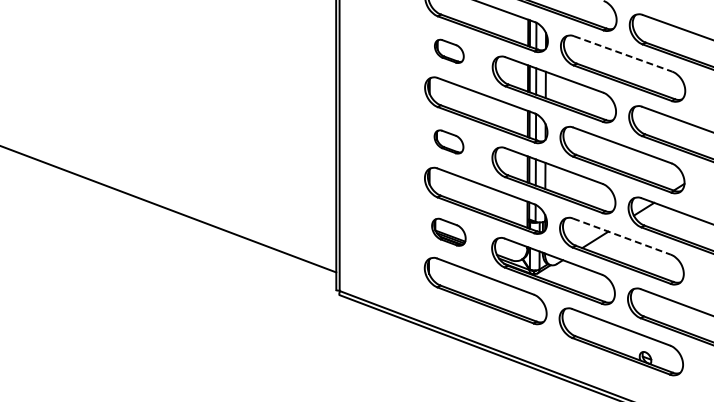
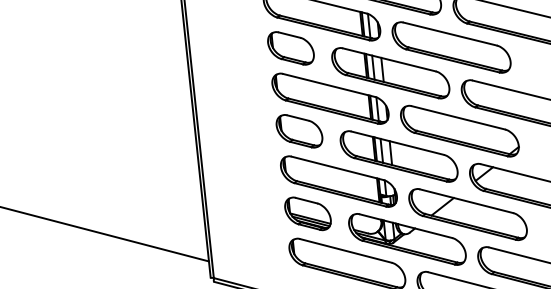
part: (449, 51) -> (291, 48), size x1.67
line: (623, 54) -> (450, 34), dashed -> solid
part: (448, 141) -> (298, 130), size x1.67
part: (448, 232) -> (307, 214), size x1.43
line: (622, 236) -> (467, 201), dashed -> solid

